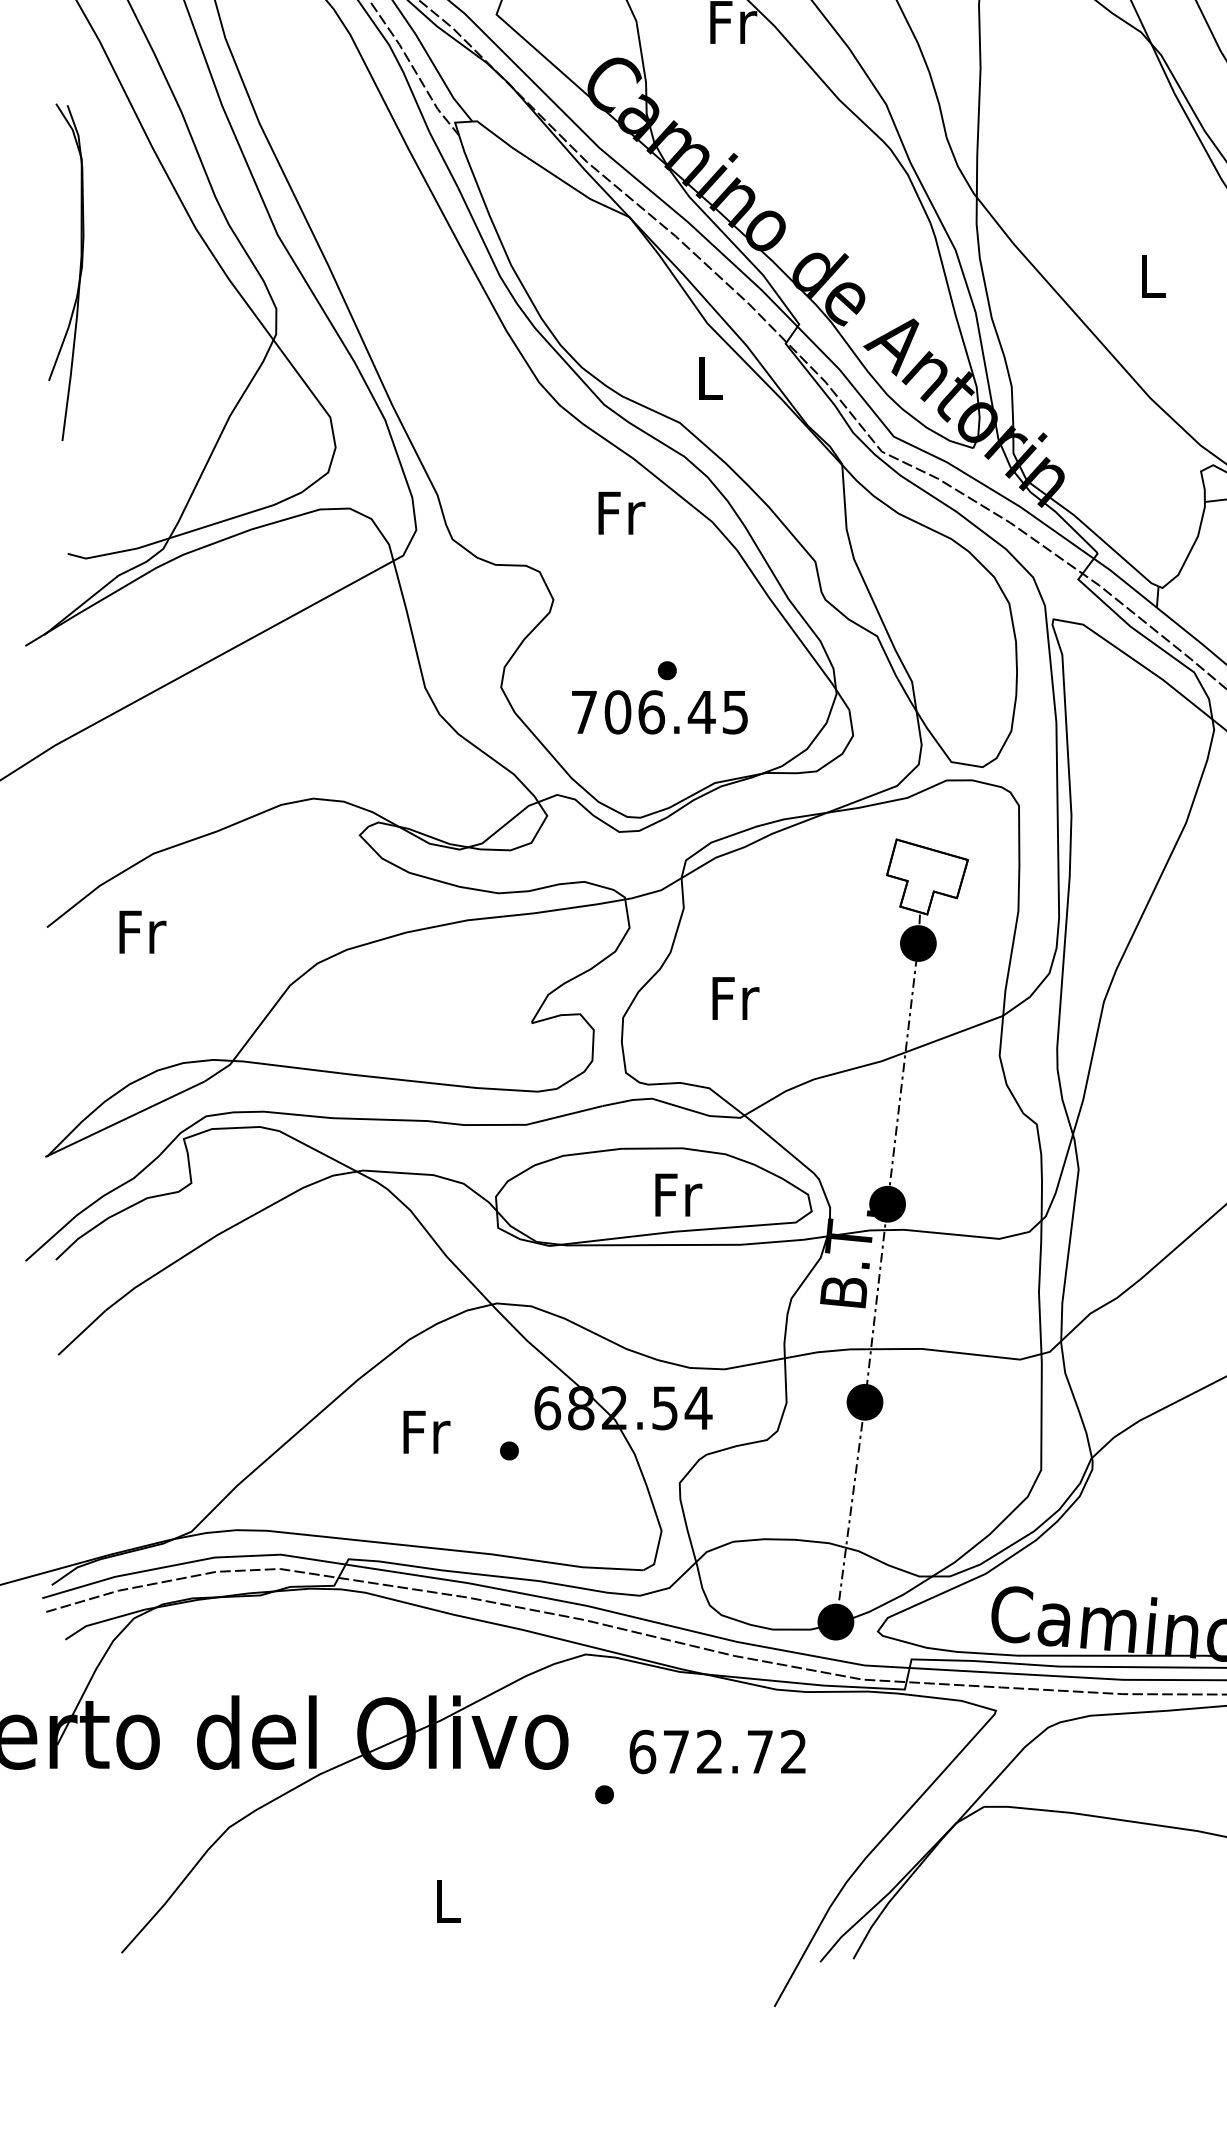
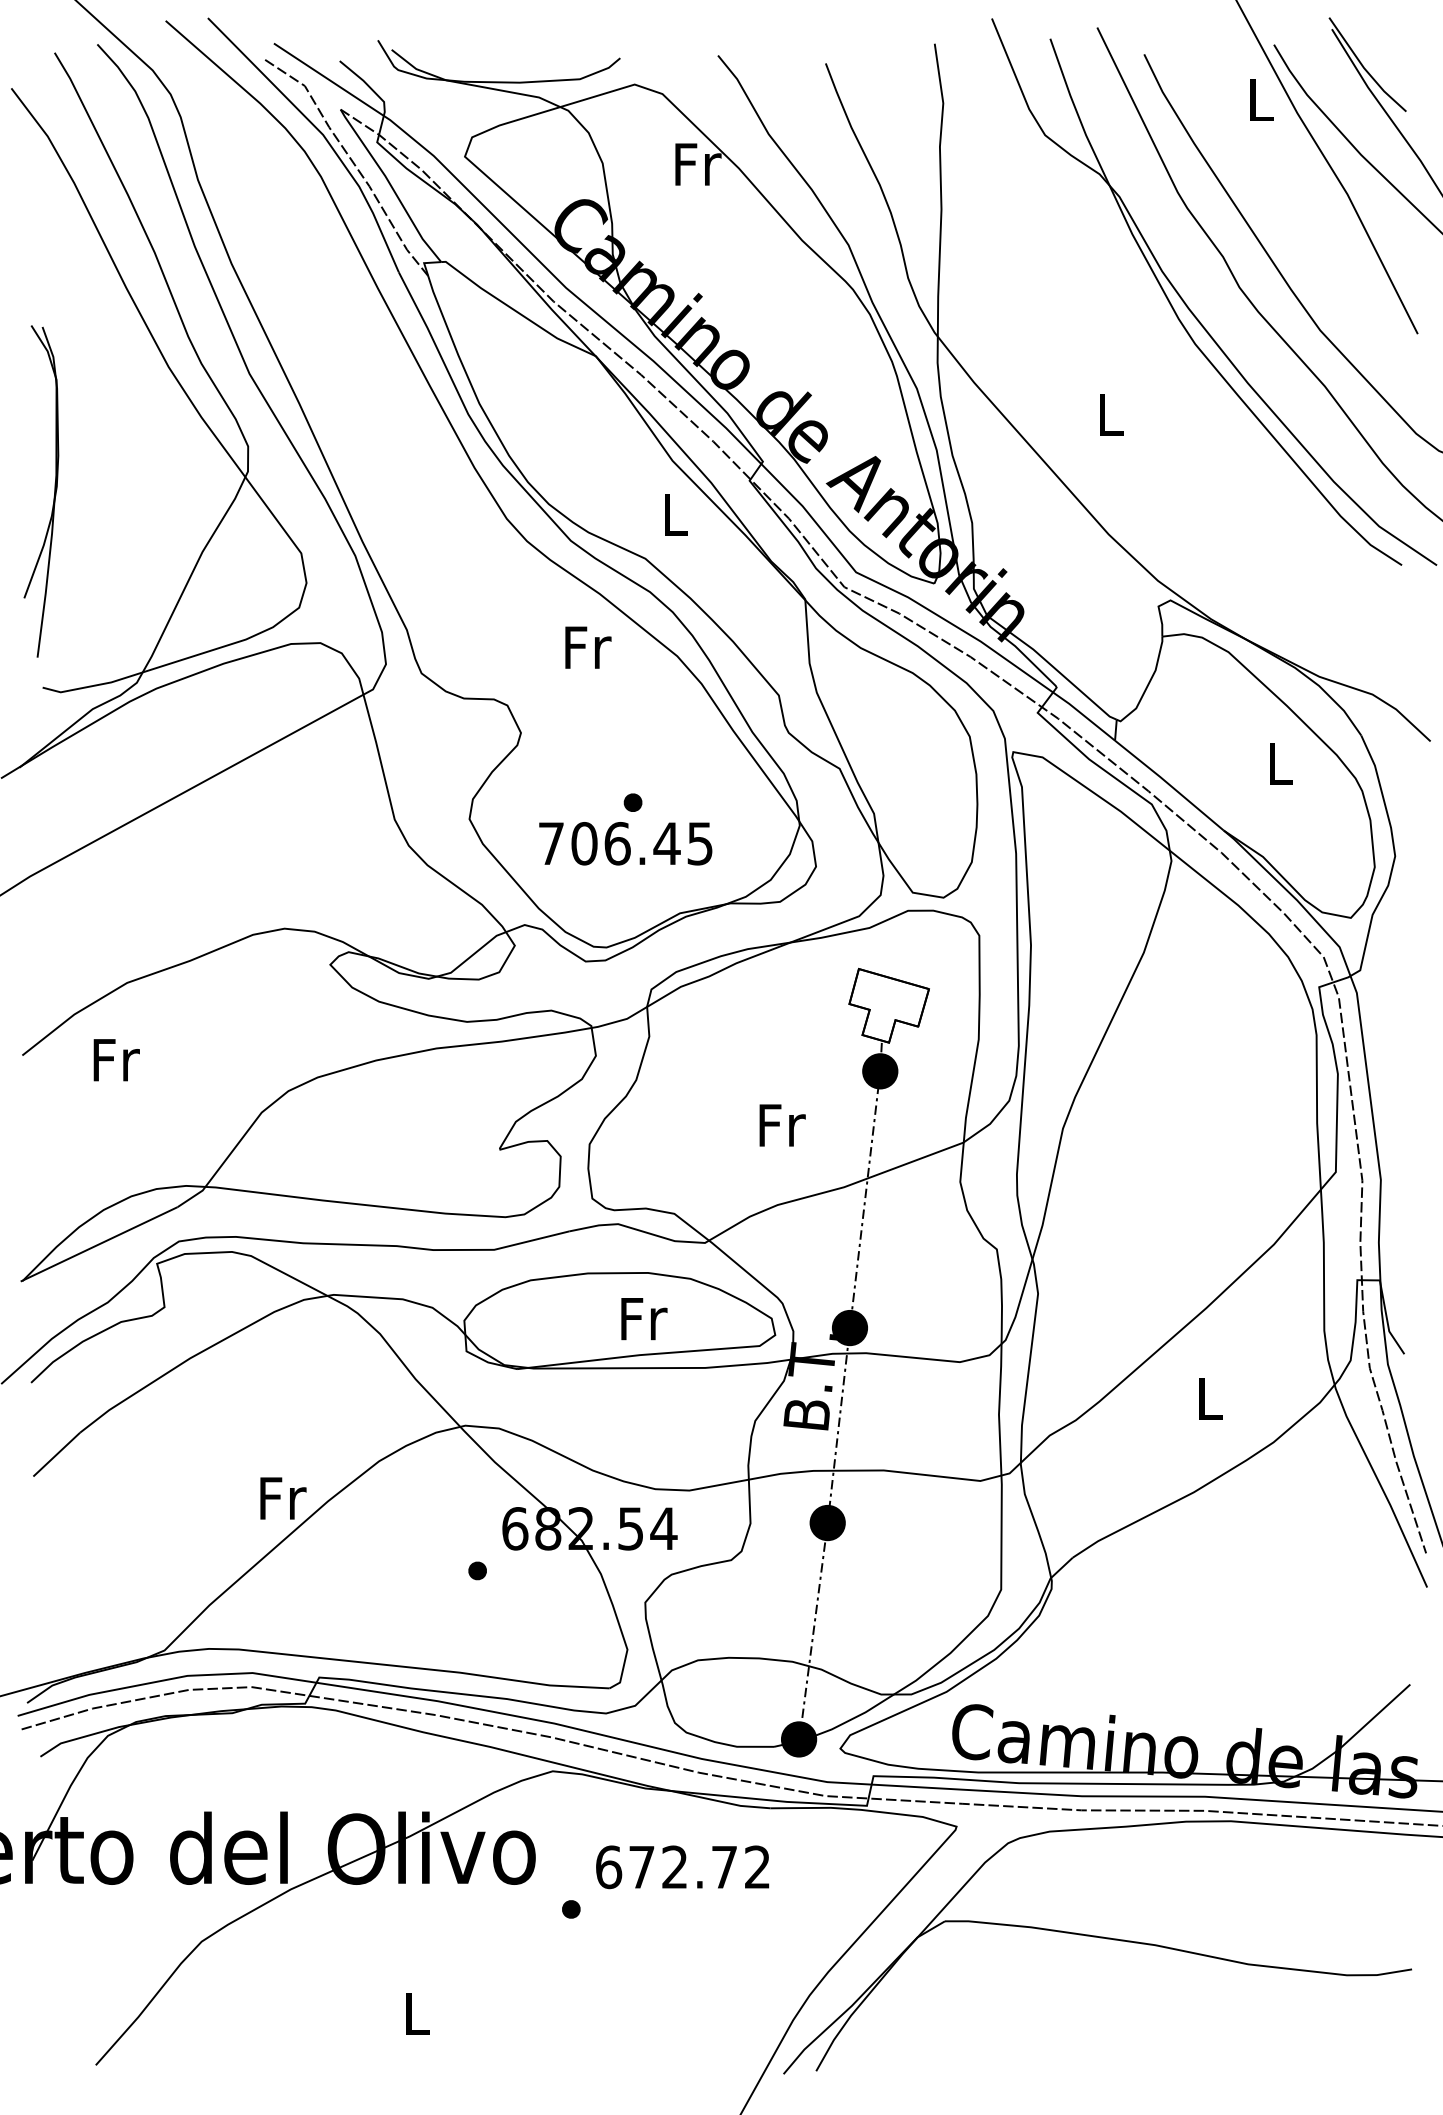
part: (79, 272) -> (54, 491), moved
text: (735, 998) -> (782, 1125), moved
text: (427, 1432) -> (283, 1498), moved

